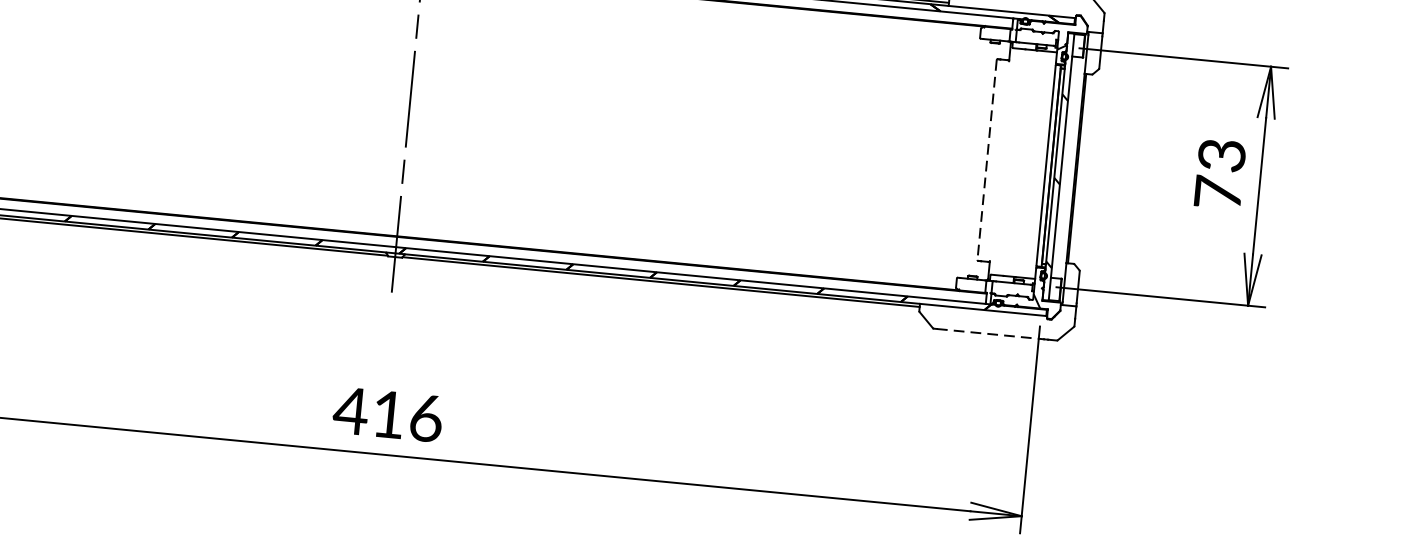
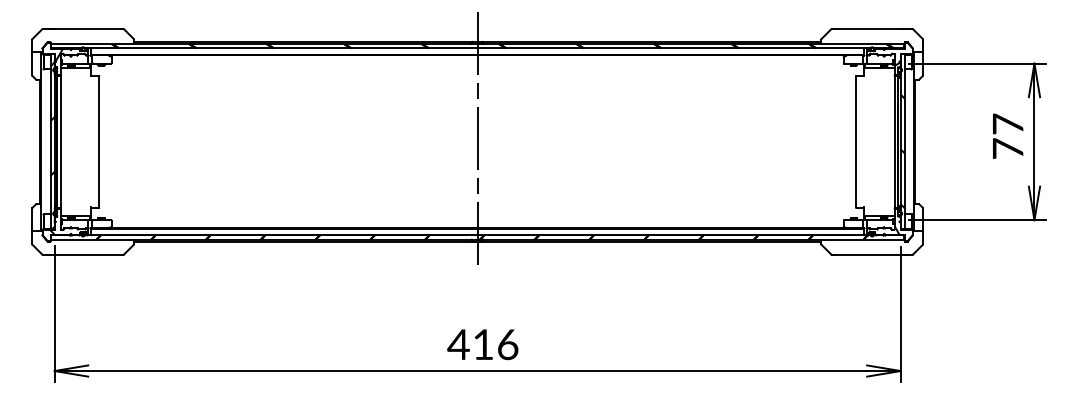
text: (1221, 154) -> (1007, 123), 73 -> 77
line: (986, 160) -> (855, 142), dashed -> solid
line: (988, 333) -> (867, 254), dashed -> solid

